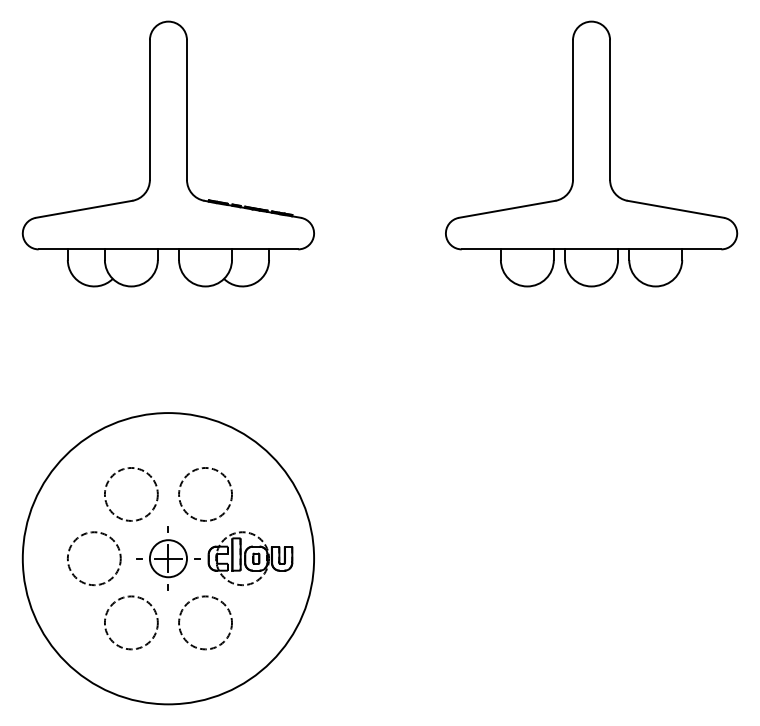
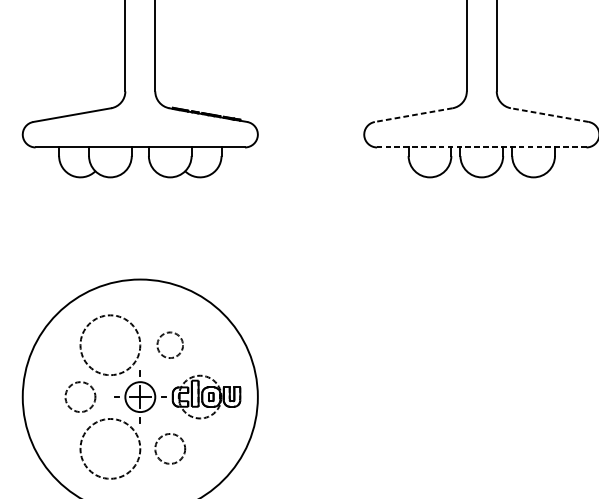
line: (507, 209) -> (413, 115), solid -> dashed
line: (675, 209) -> (549, 115), solid -> dashed
line: (591, 249) -> (481, 147), solid -> dashed
circle: (130, 493) -> (109, 344), size x1.4
circle: (205, 494) -> (170, 345), size x0.6
circle: (93, 558) -> (79, 396), size x0.7
circle: (130, 622) -> (109, 448), size x1.4
circle: (205, 622) -> (170, 448), size x0.7

